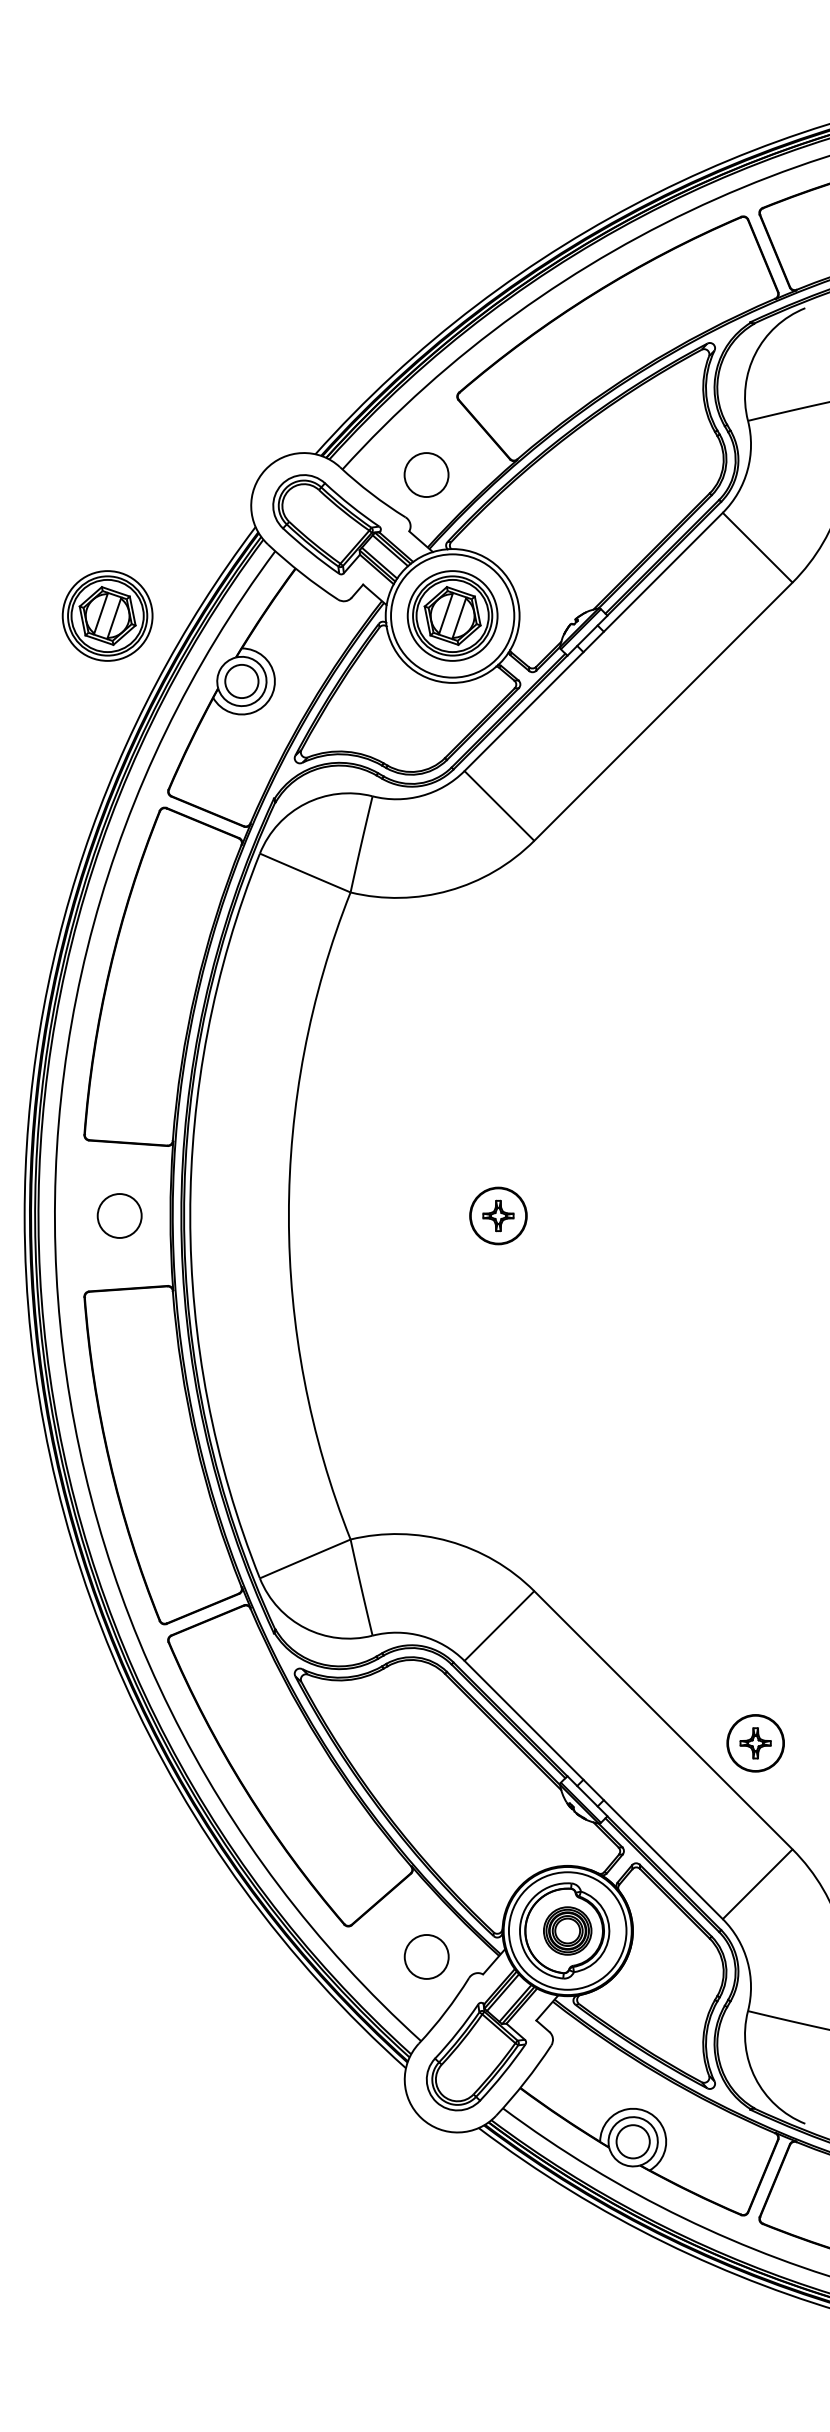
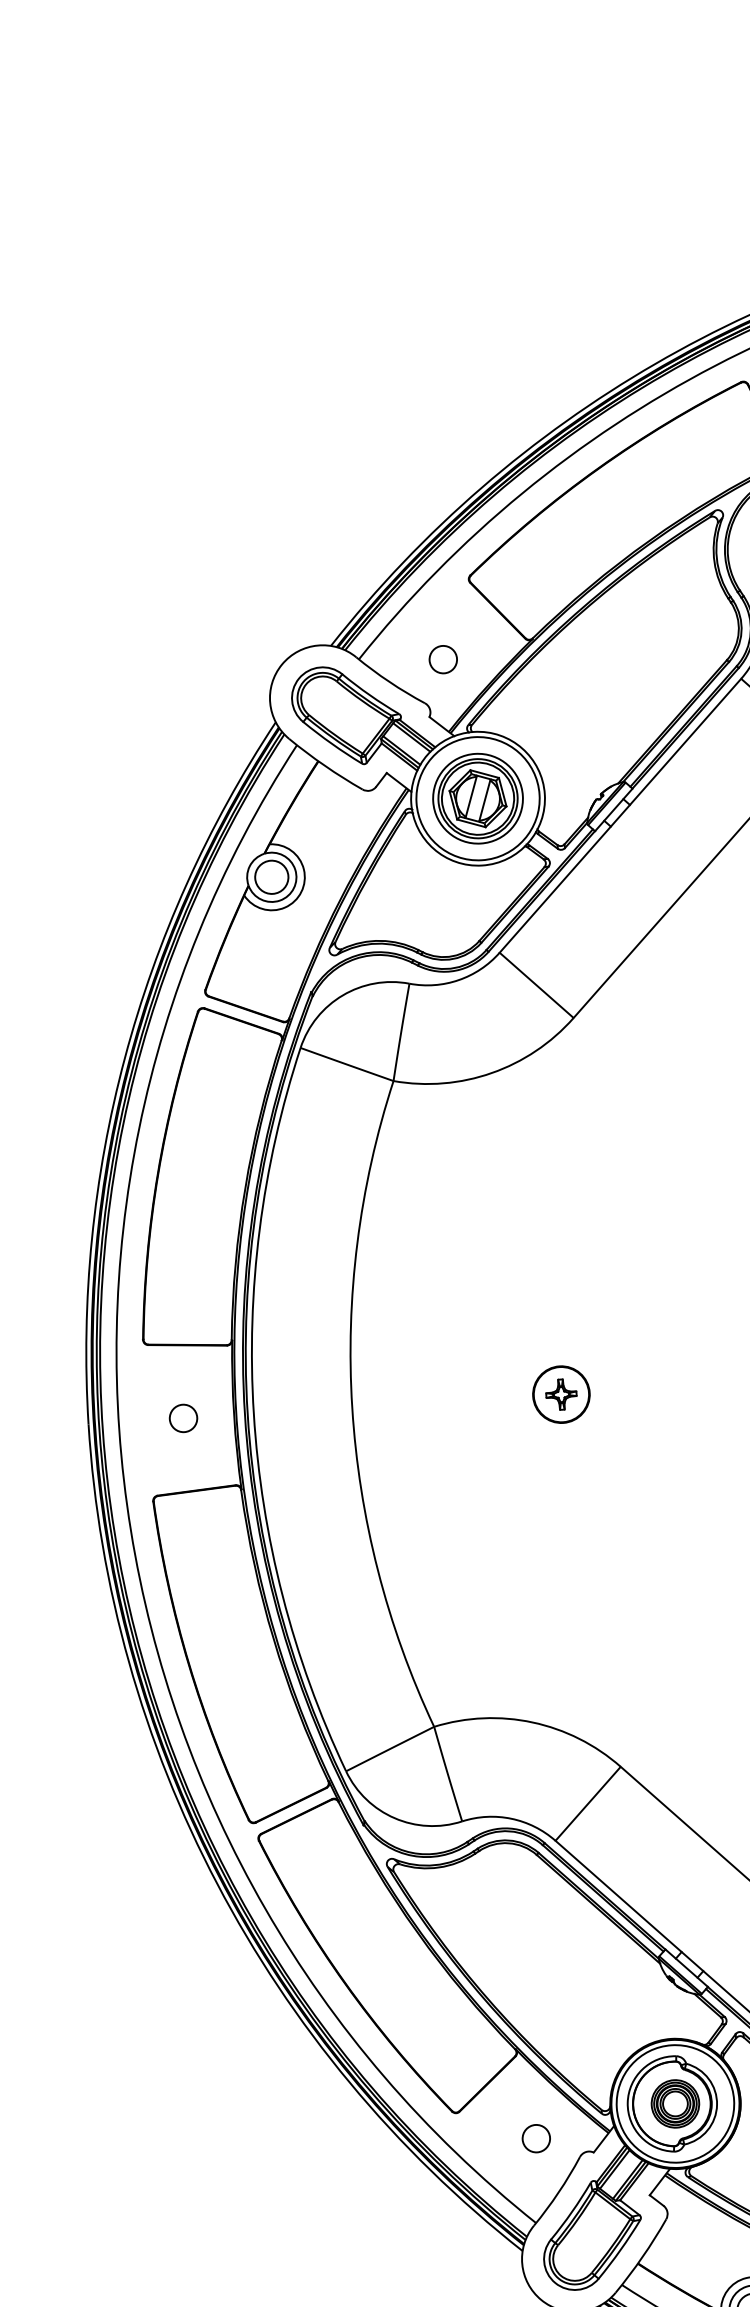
circle: (426, 474) -> (443, 659), size x0.62
part: (107, 615) -> (133, 819), removed
circle: (119, 1215) -> (183, 1417), size x0.62
circle: (426, 1956) -> (536, 2138), size x0.62

